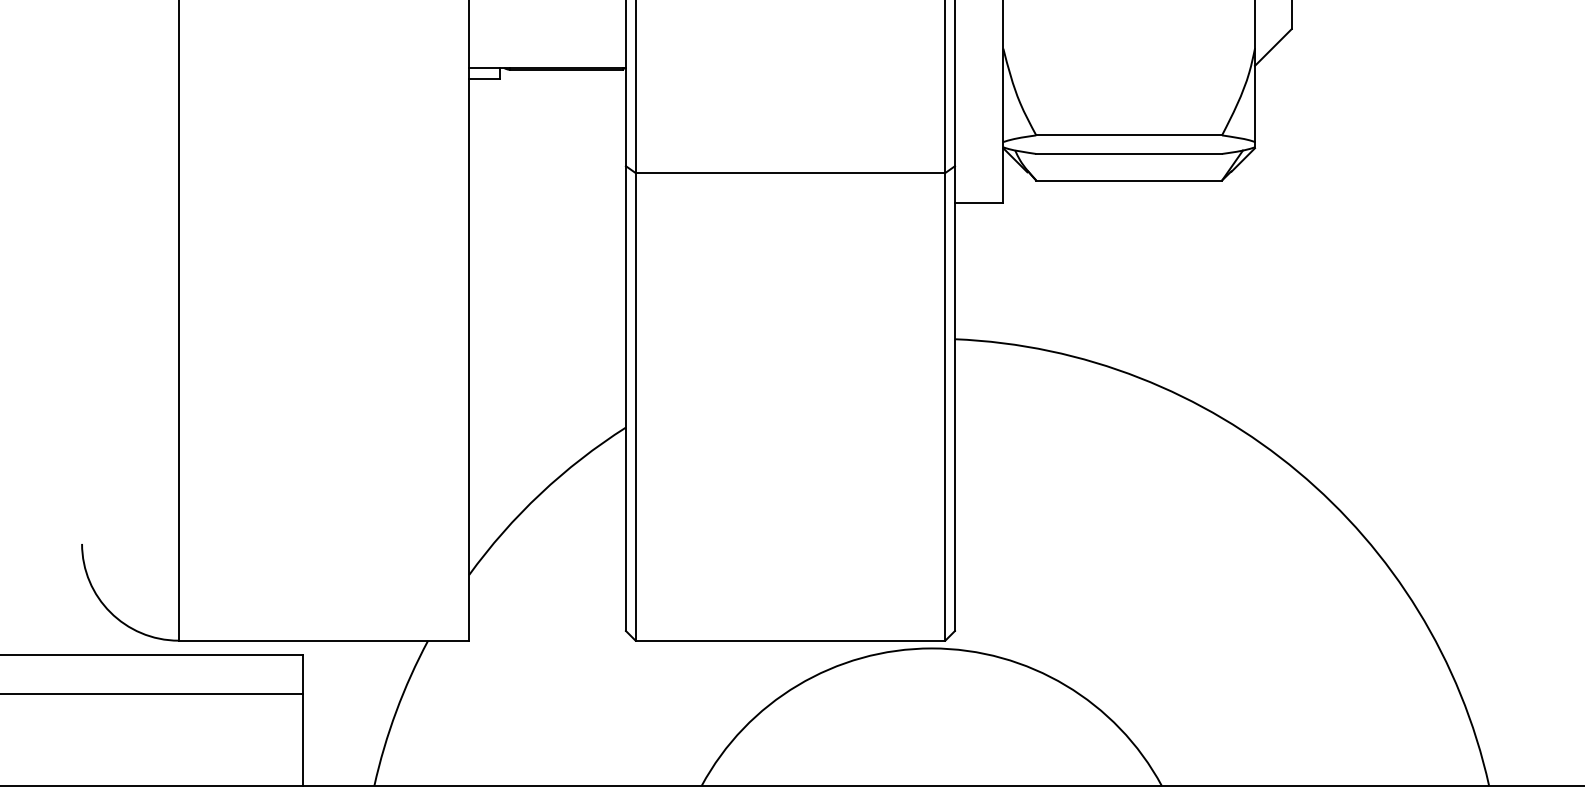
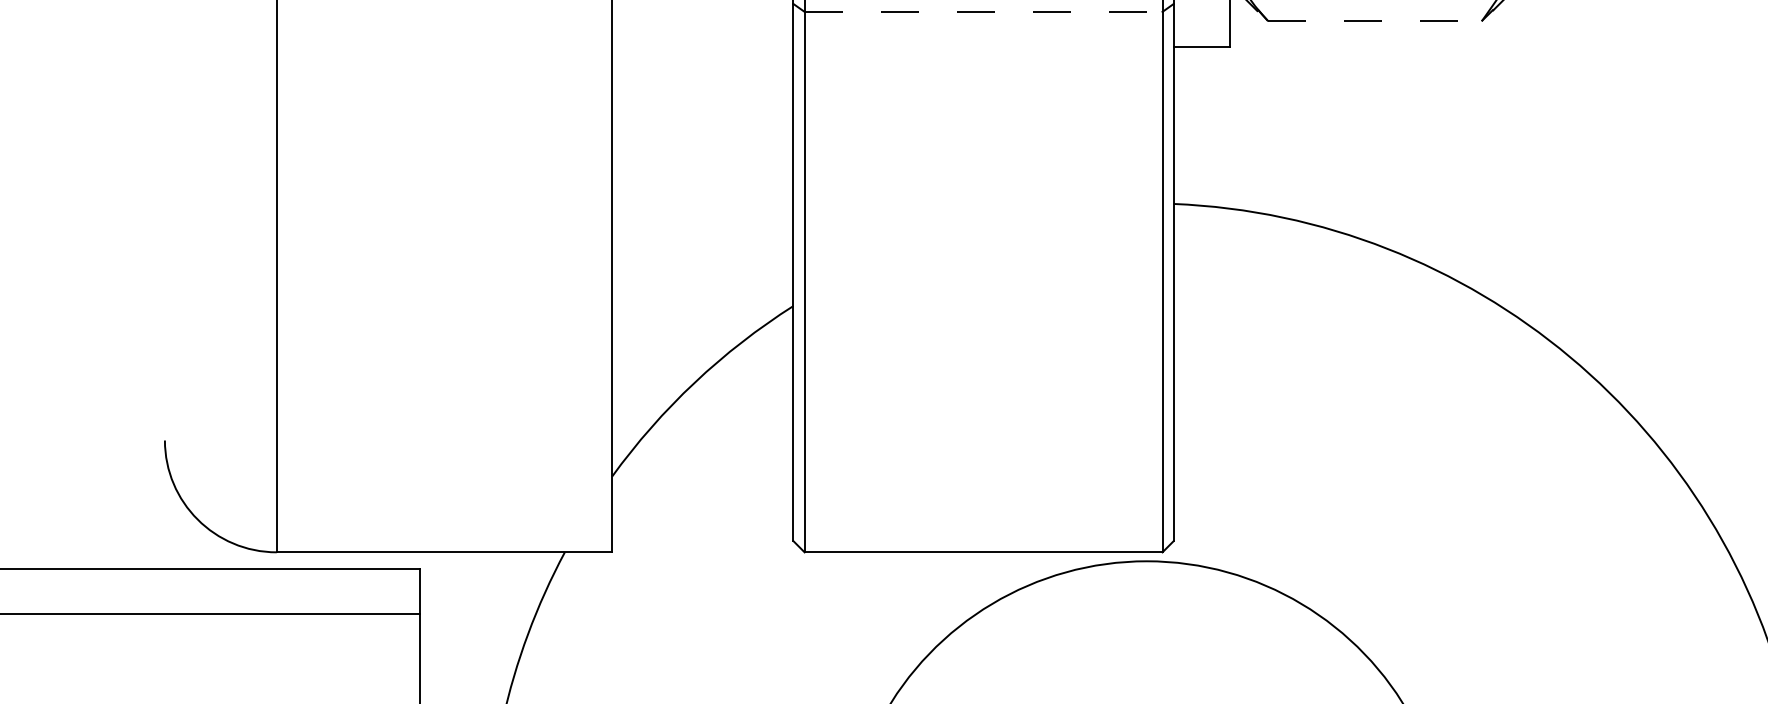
line: (790, 173) -> (983, 12), solid -> dashed
line: (1129, 180) -> (1375, 20), solid -> dashed

